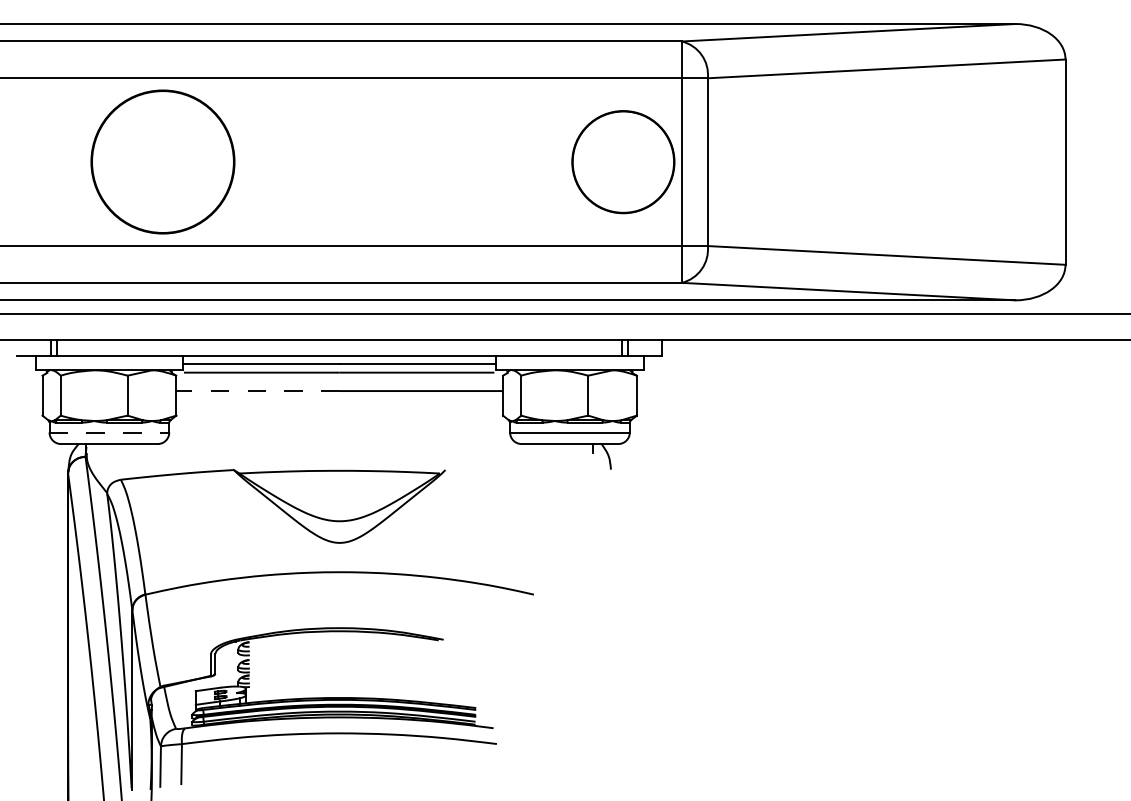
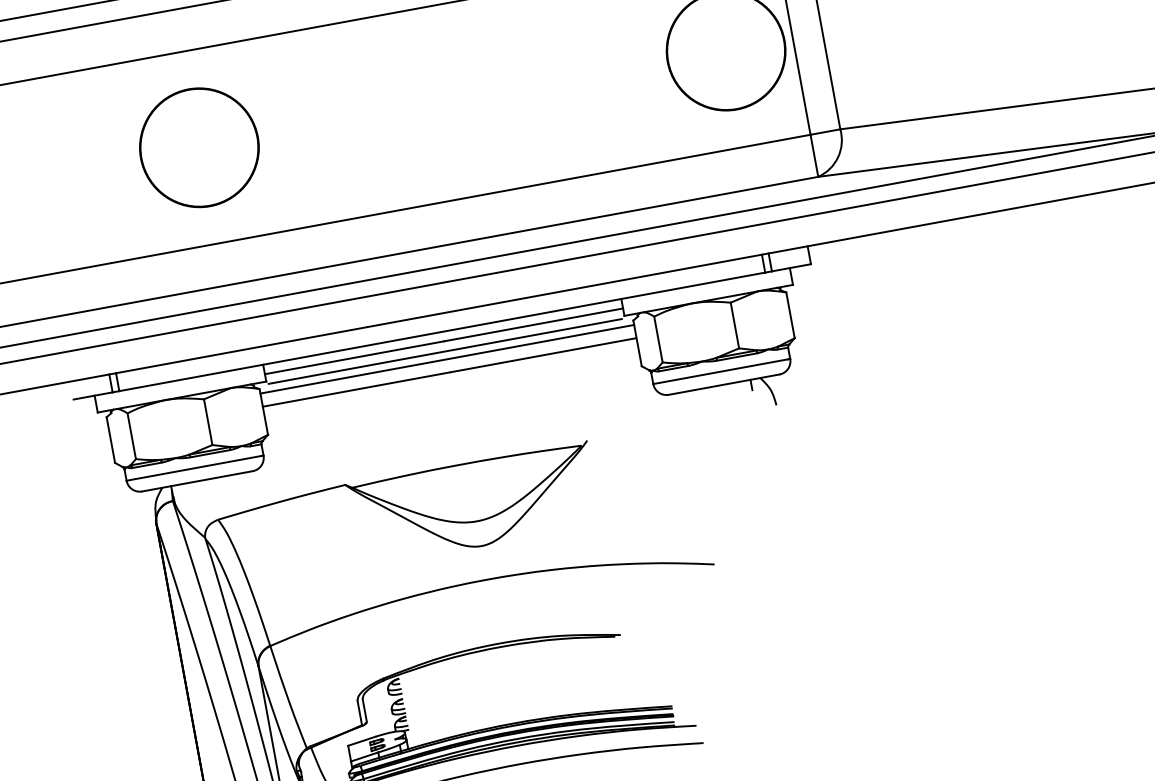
circle: (162, 162) -> (199, 148), size x0.71
line: (339, 379) -> (447, 359), added
line: (257, 391) -> (355, 390), dashed -> solid
line: (108, 432) -> (194, 468), dashed -> solid

